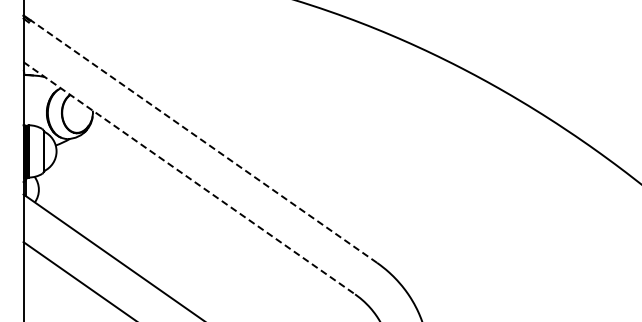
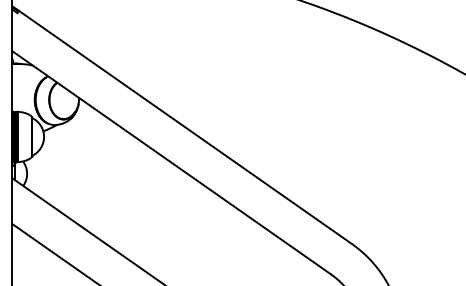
line: (203, 141) -> (185, 127), dashed -> solid
line: (189, 178) -> (171, 162), dashed -> solid

